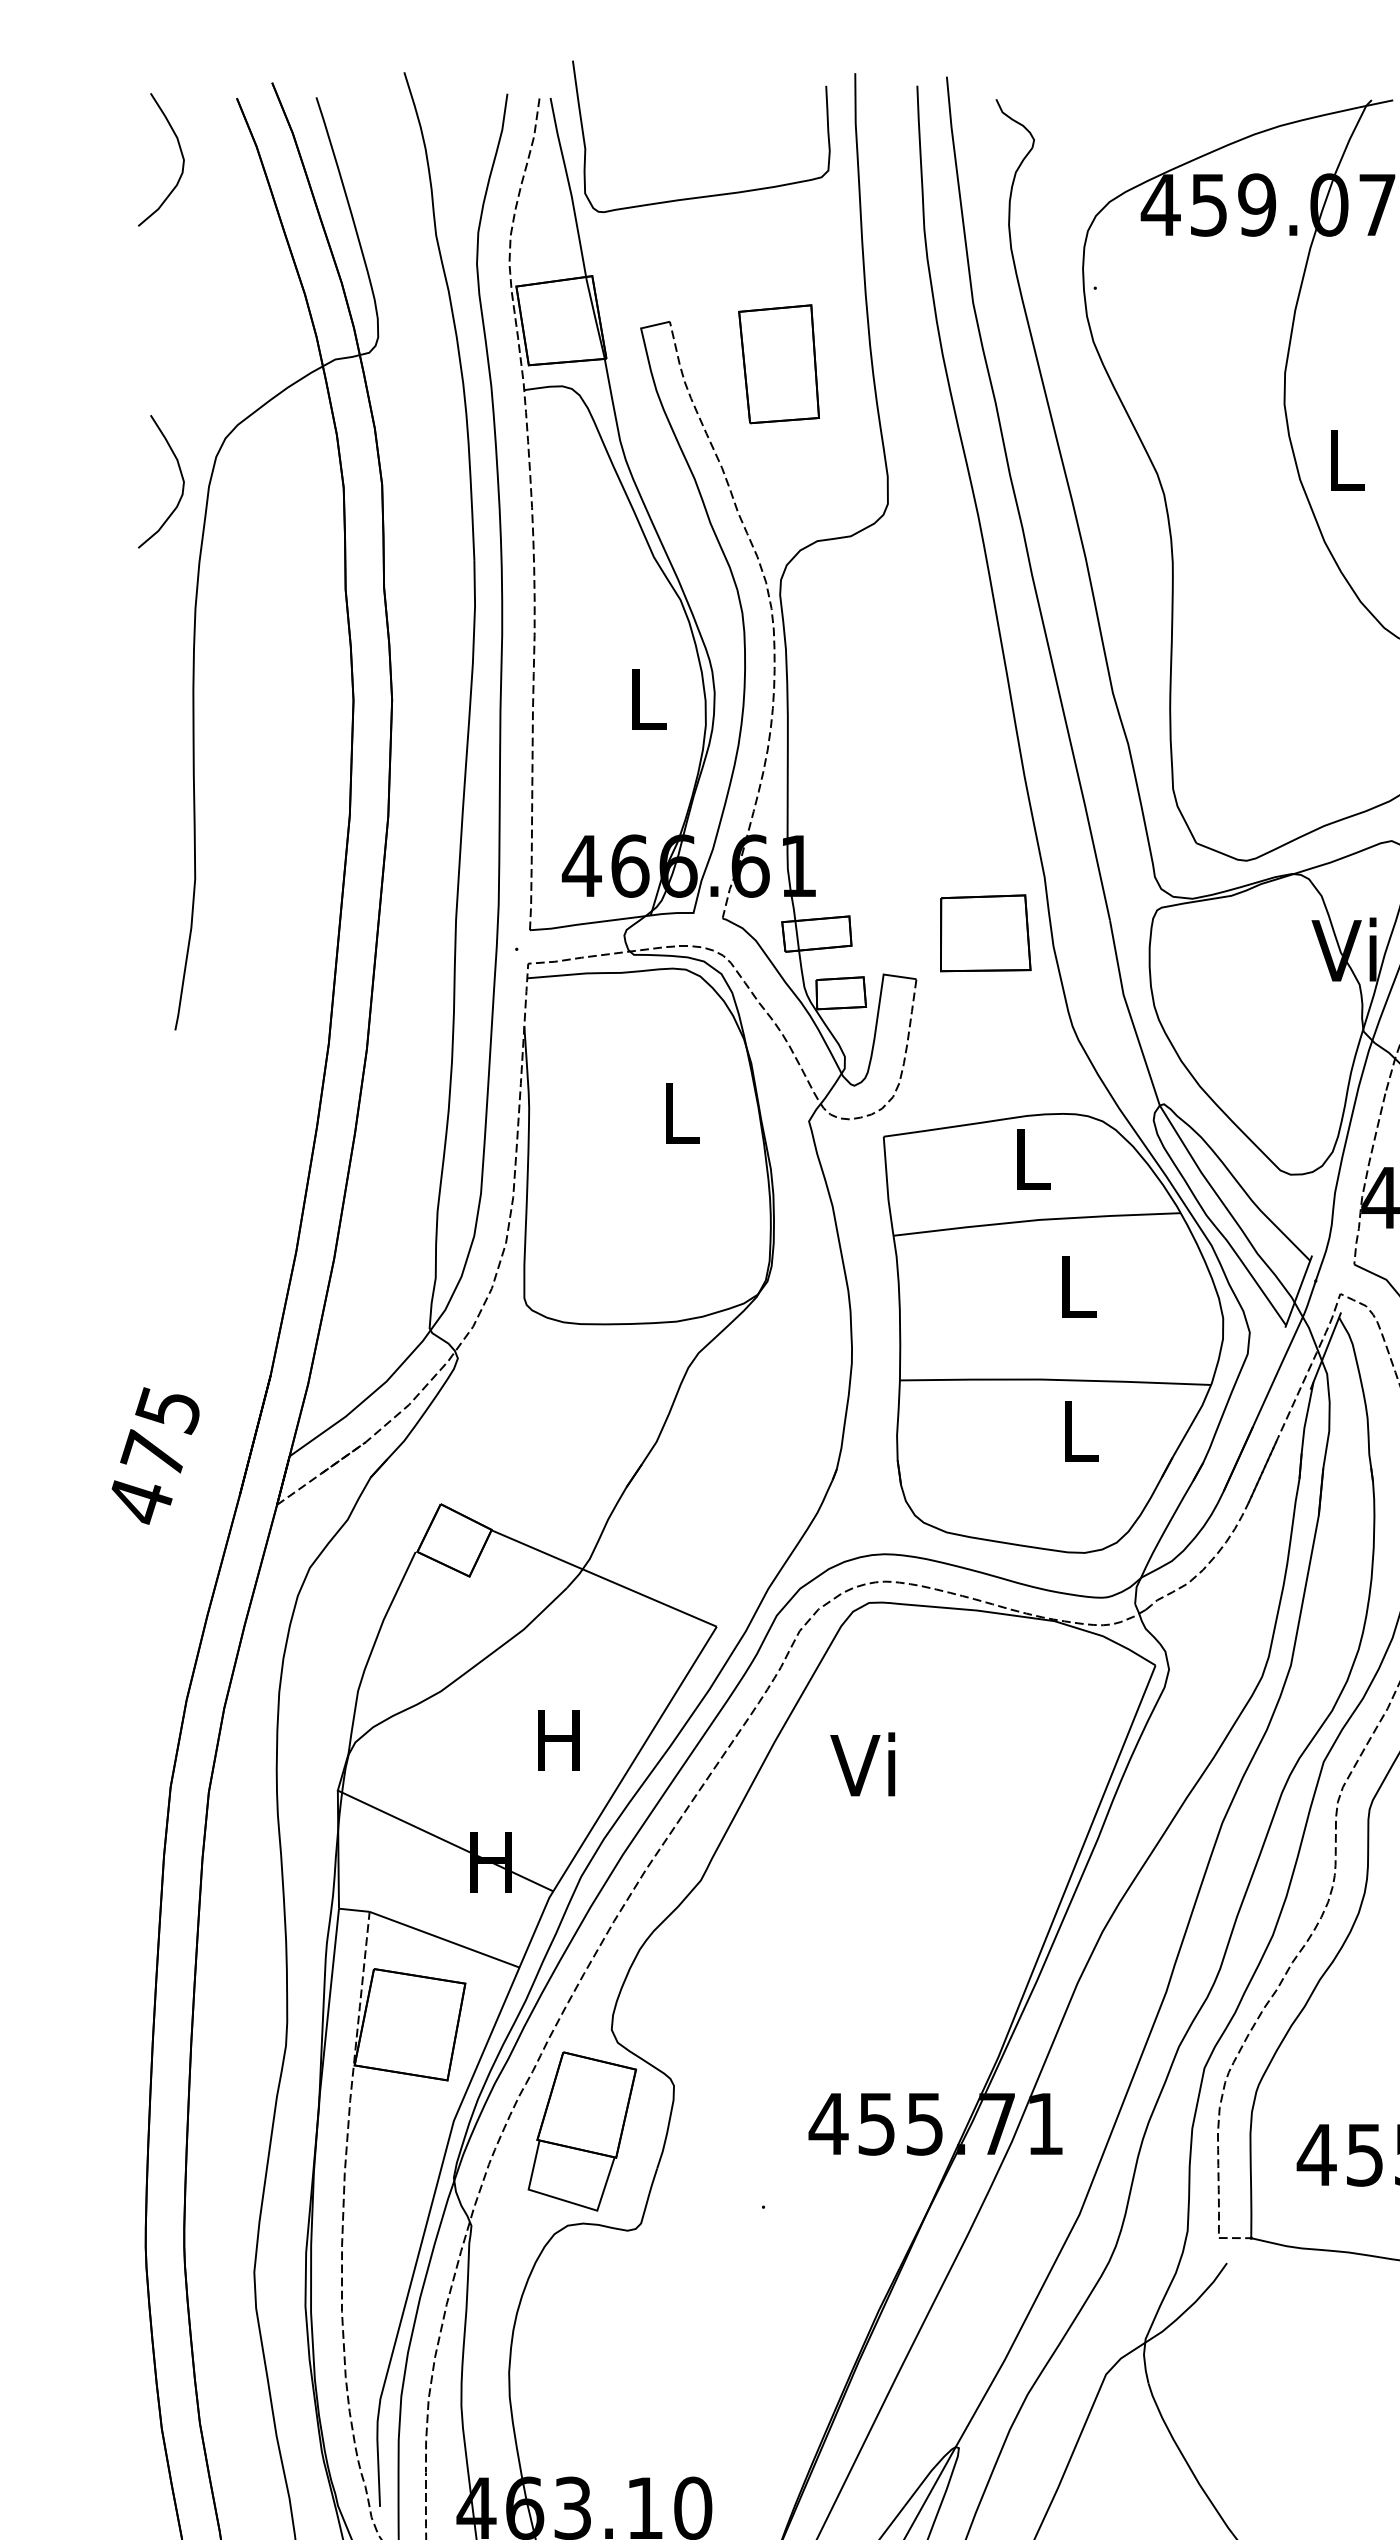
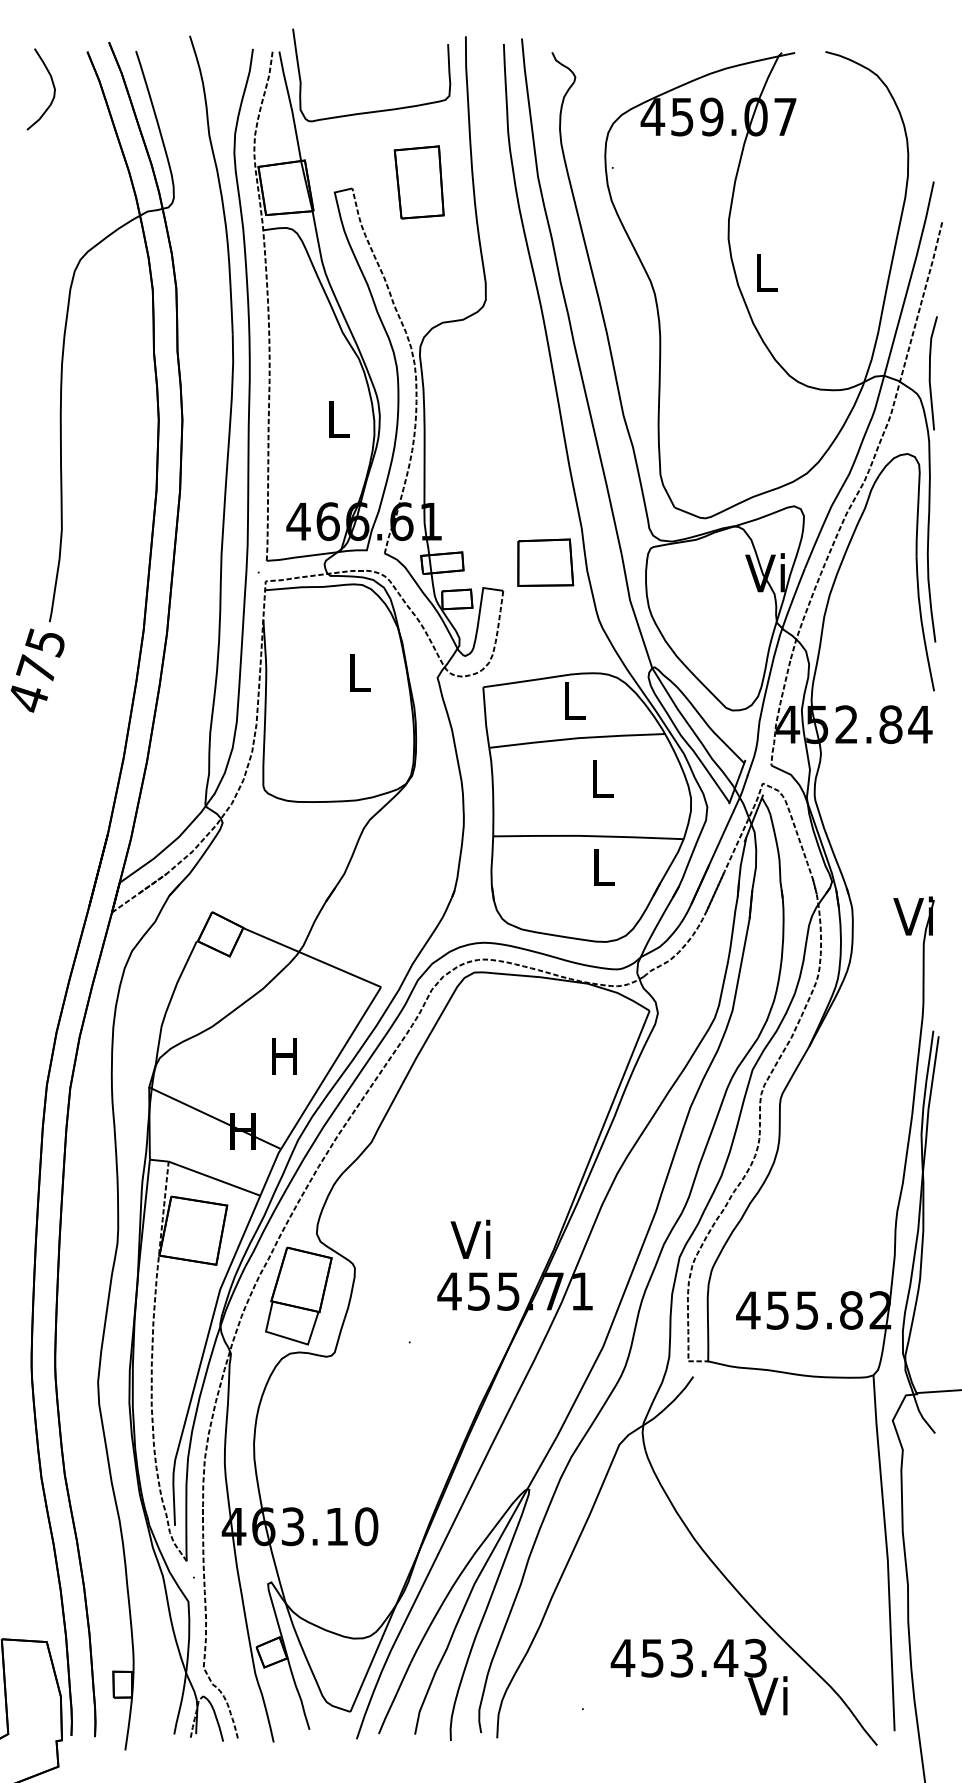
part: (777, 364) -> (418, 182), moved
curve: (179, 475) -> (52, 282), removed
text: (155, 1455) -> (37, 670), moved
text: (862, 1762) -> (470, 1238), moved

